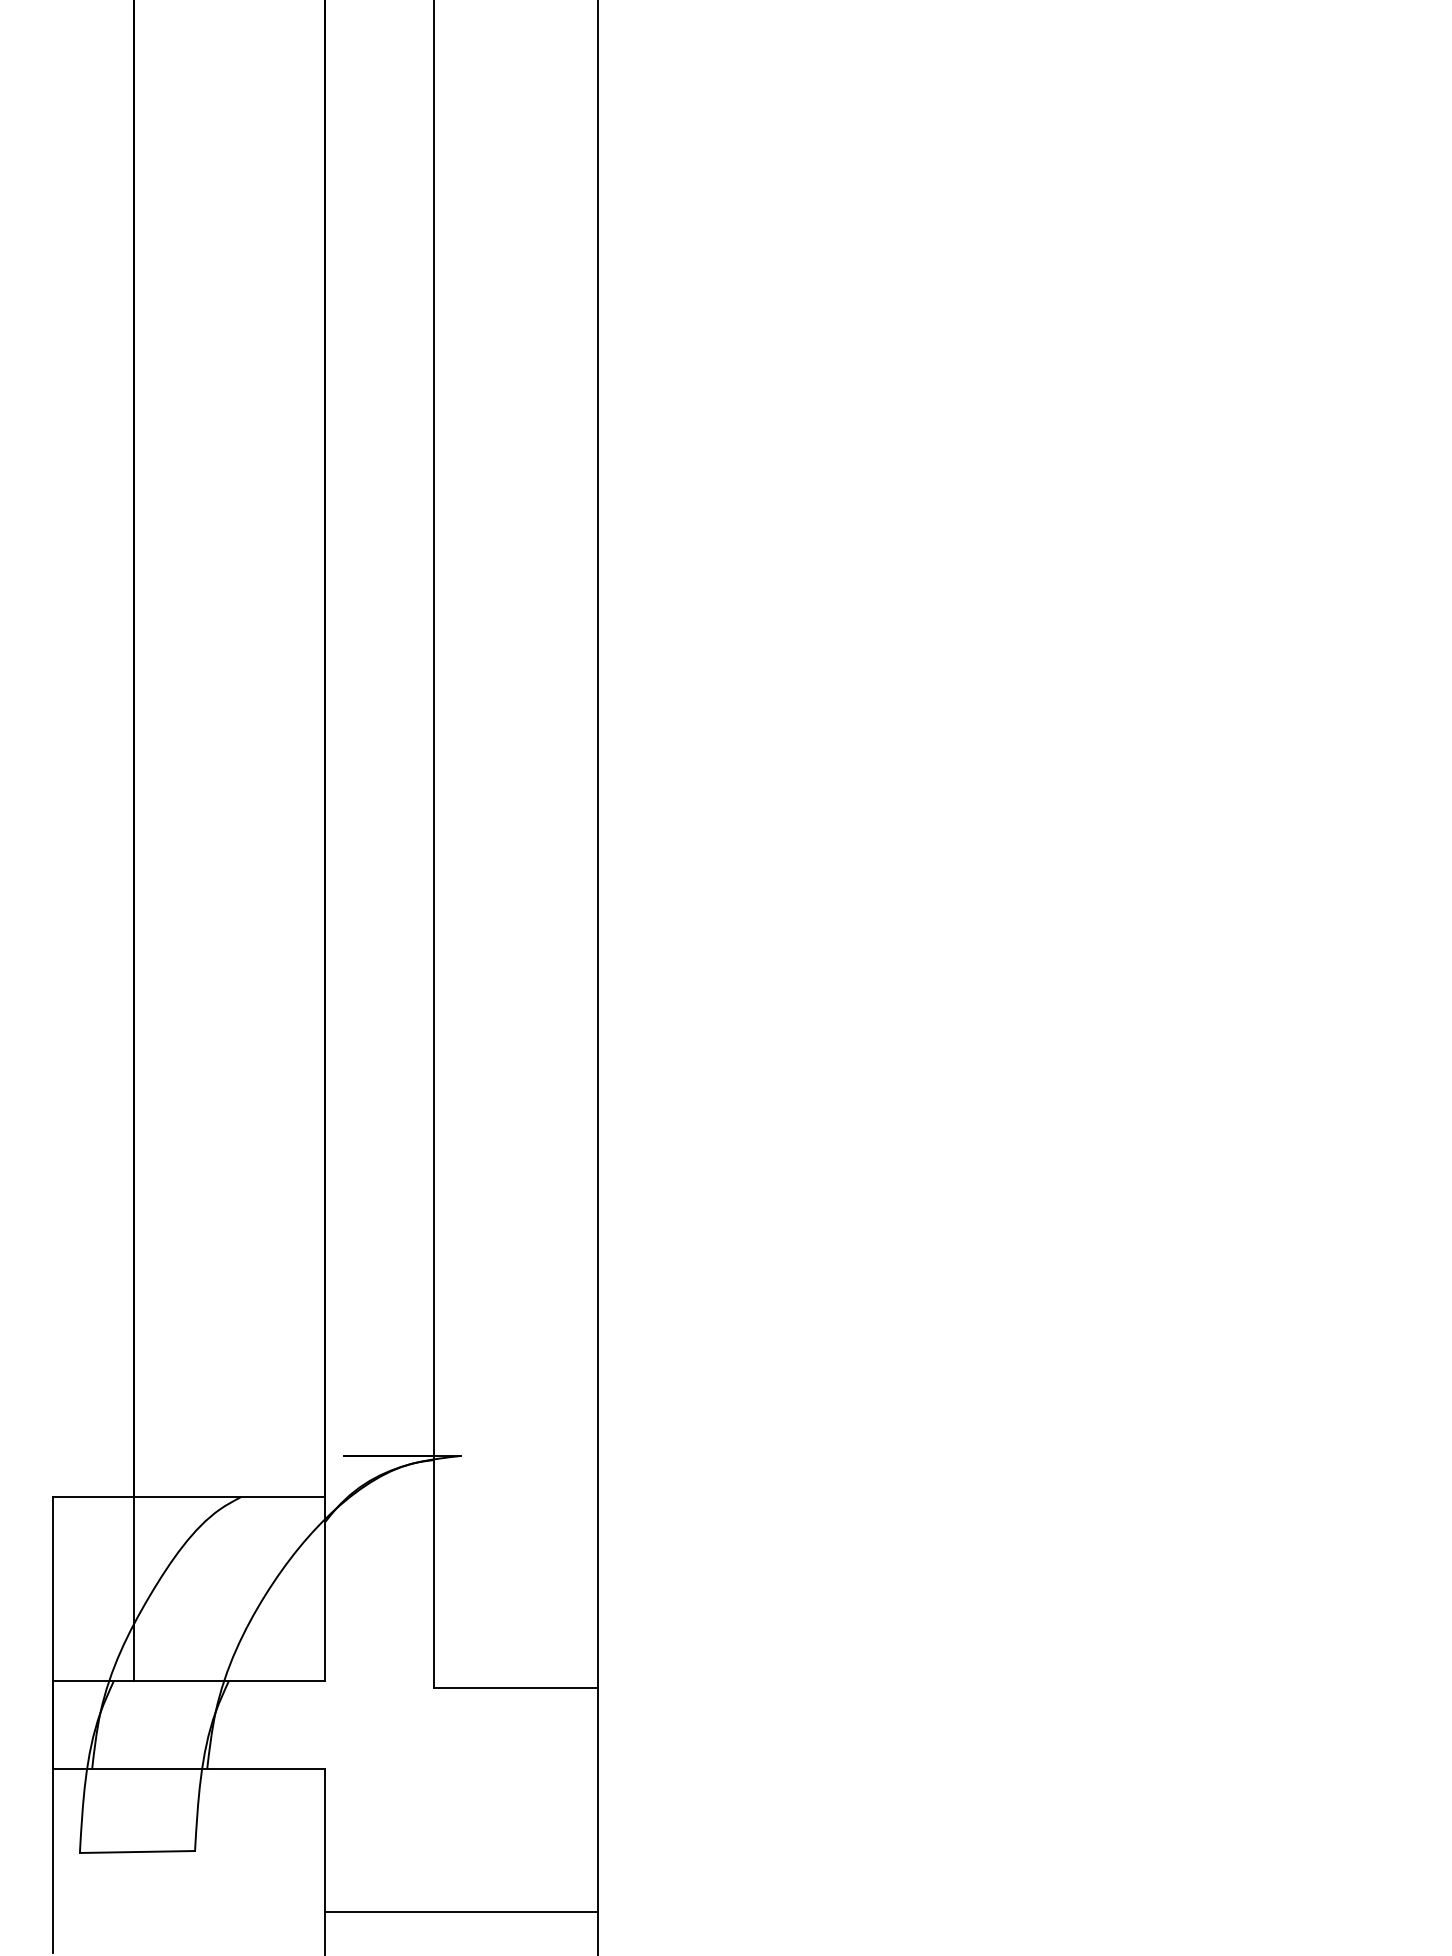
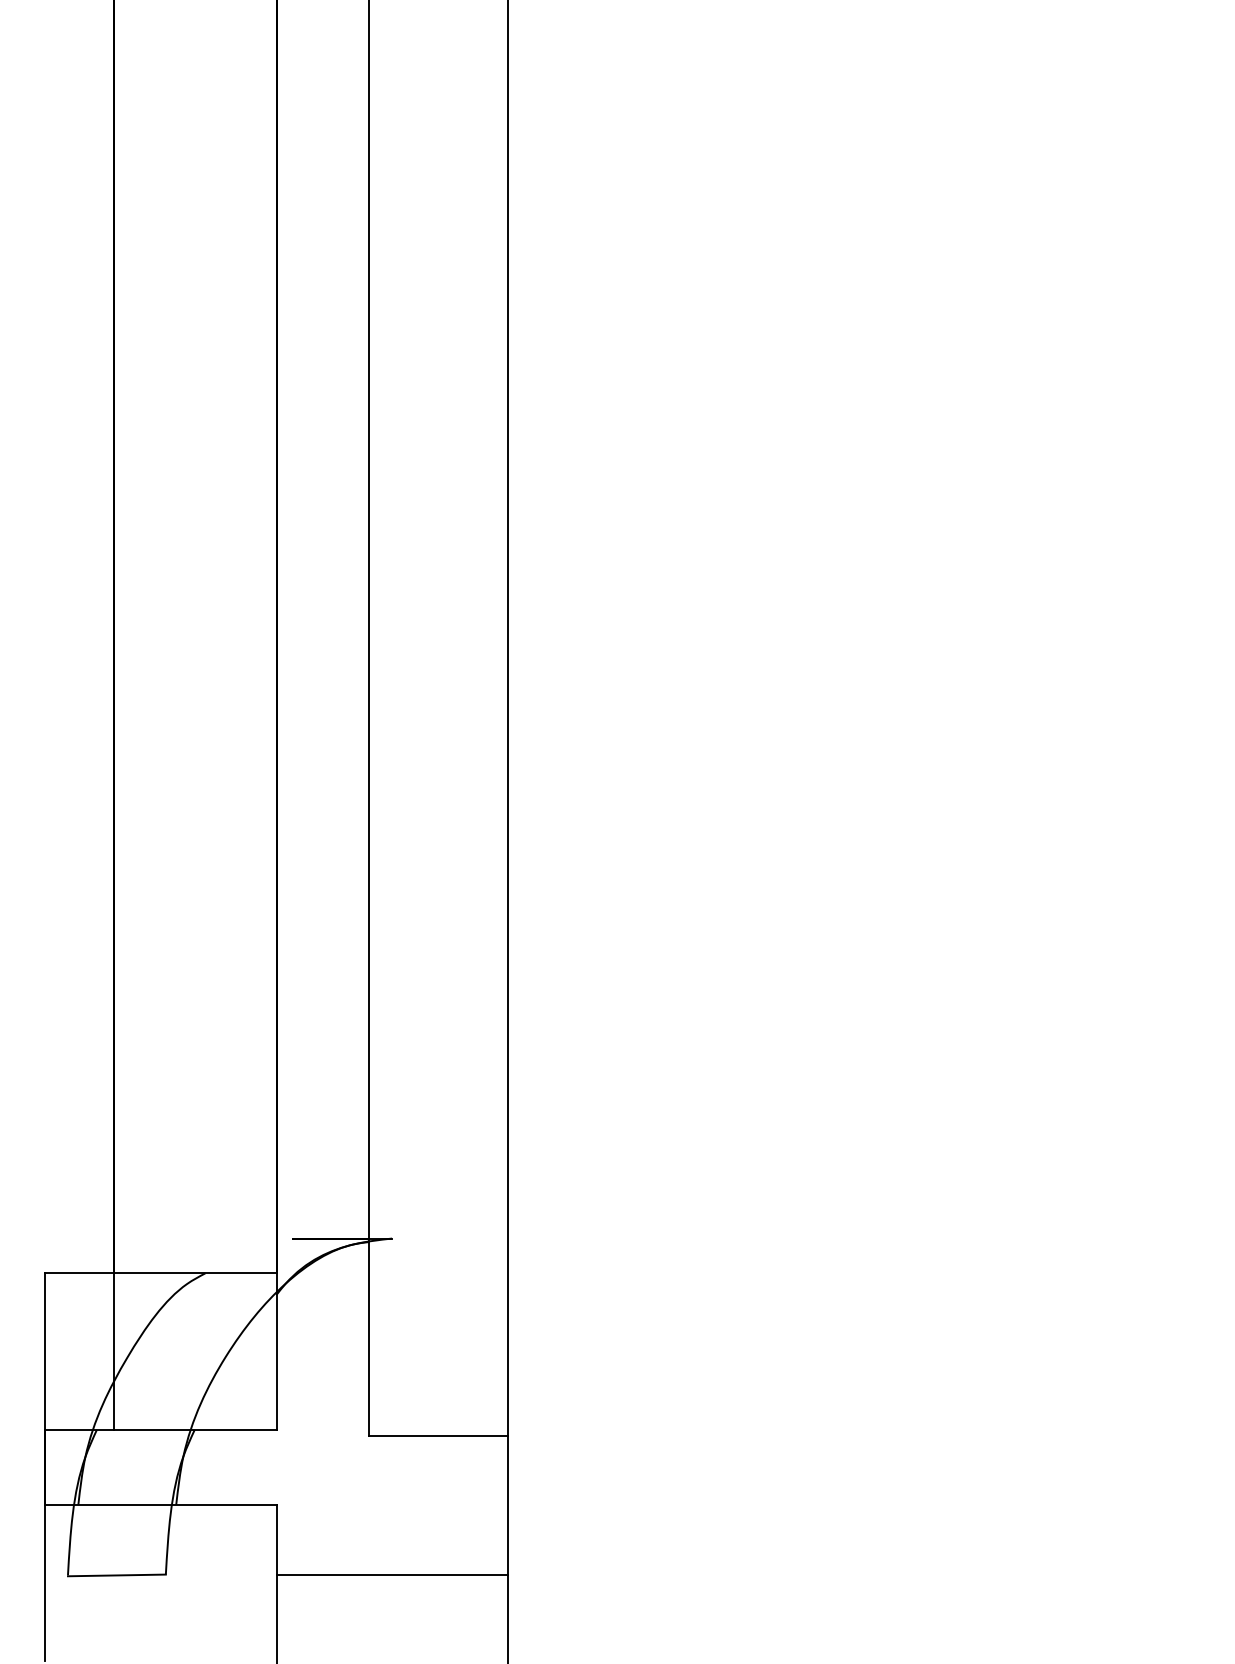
line: (461, 1911) -> (392, 1574), moved

